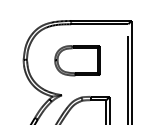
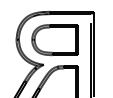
part: (76, 61) -> (54, 40), size x1.43

